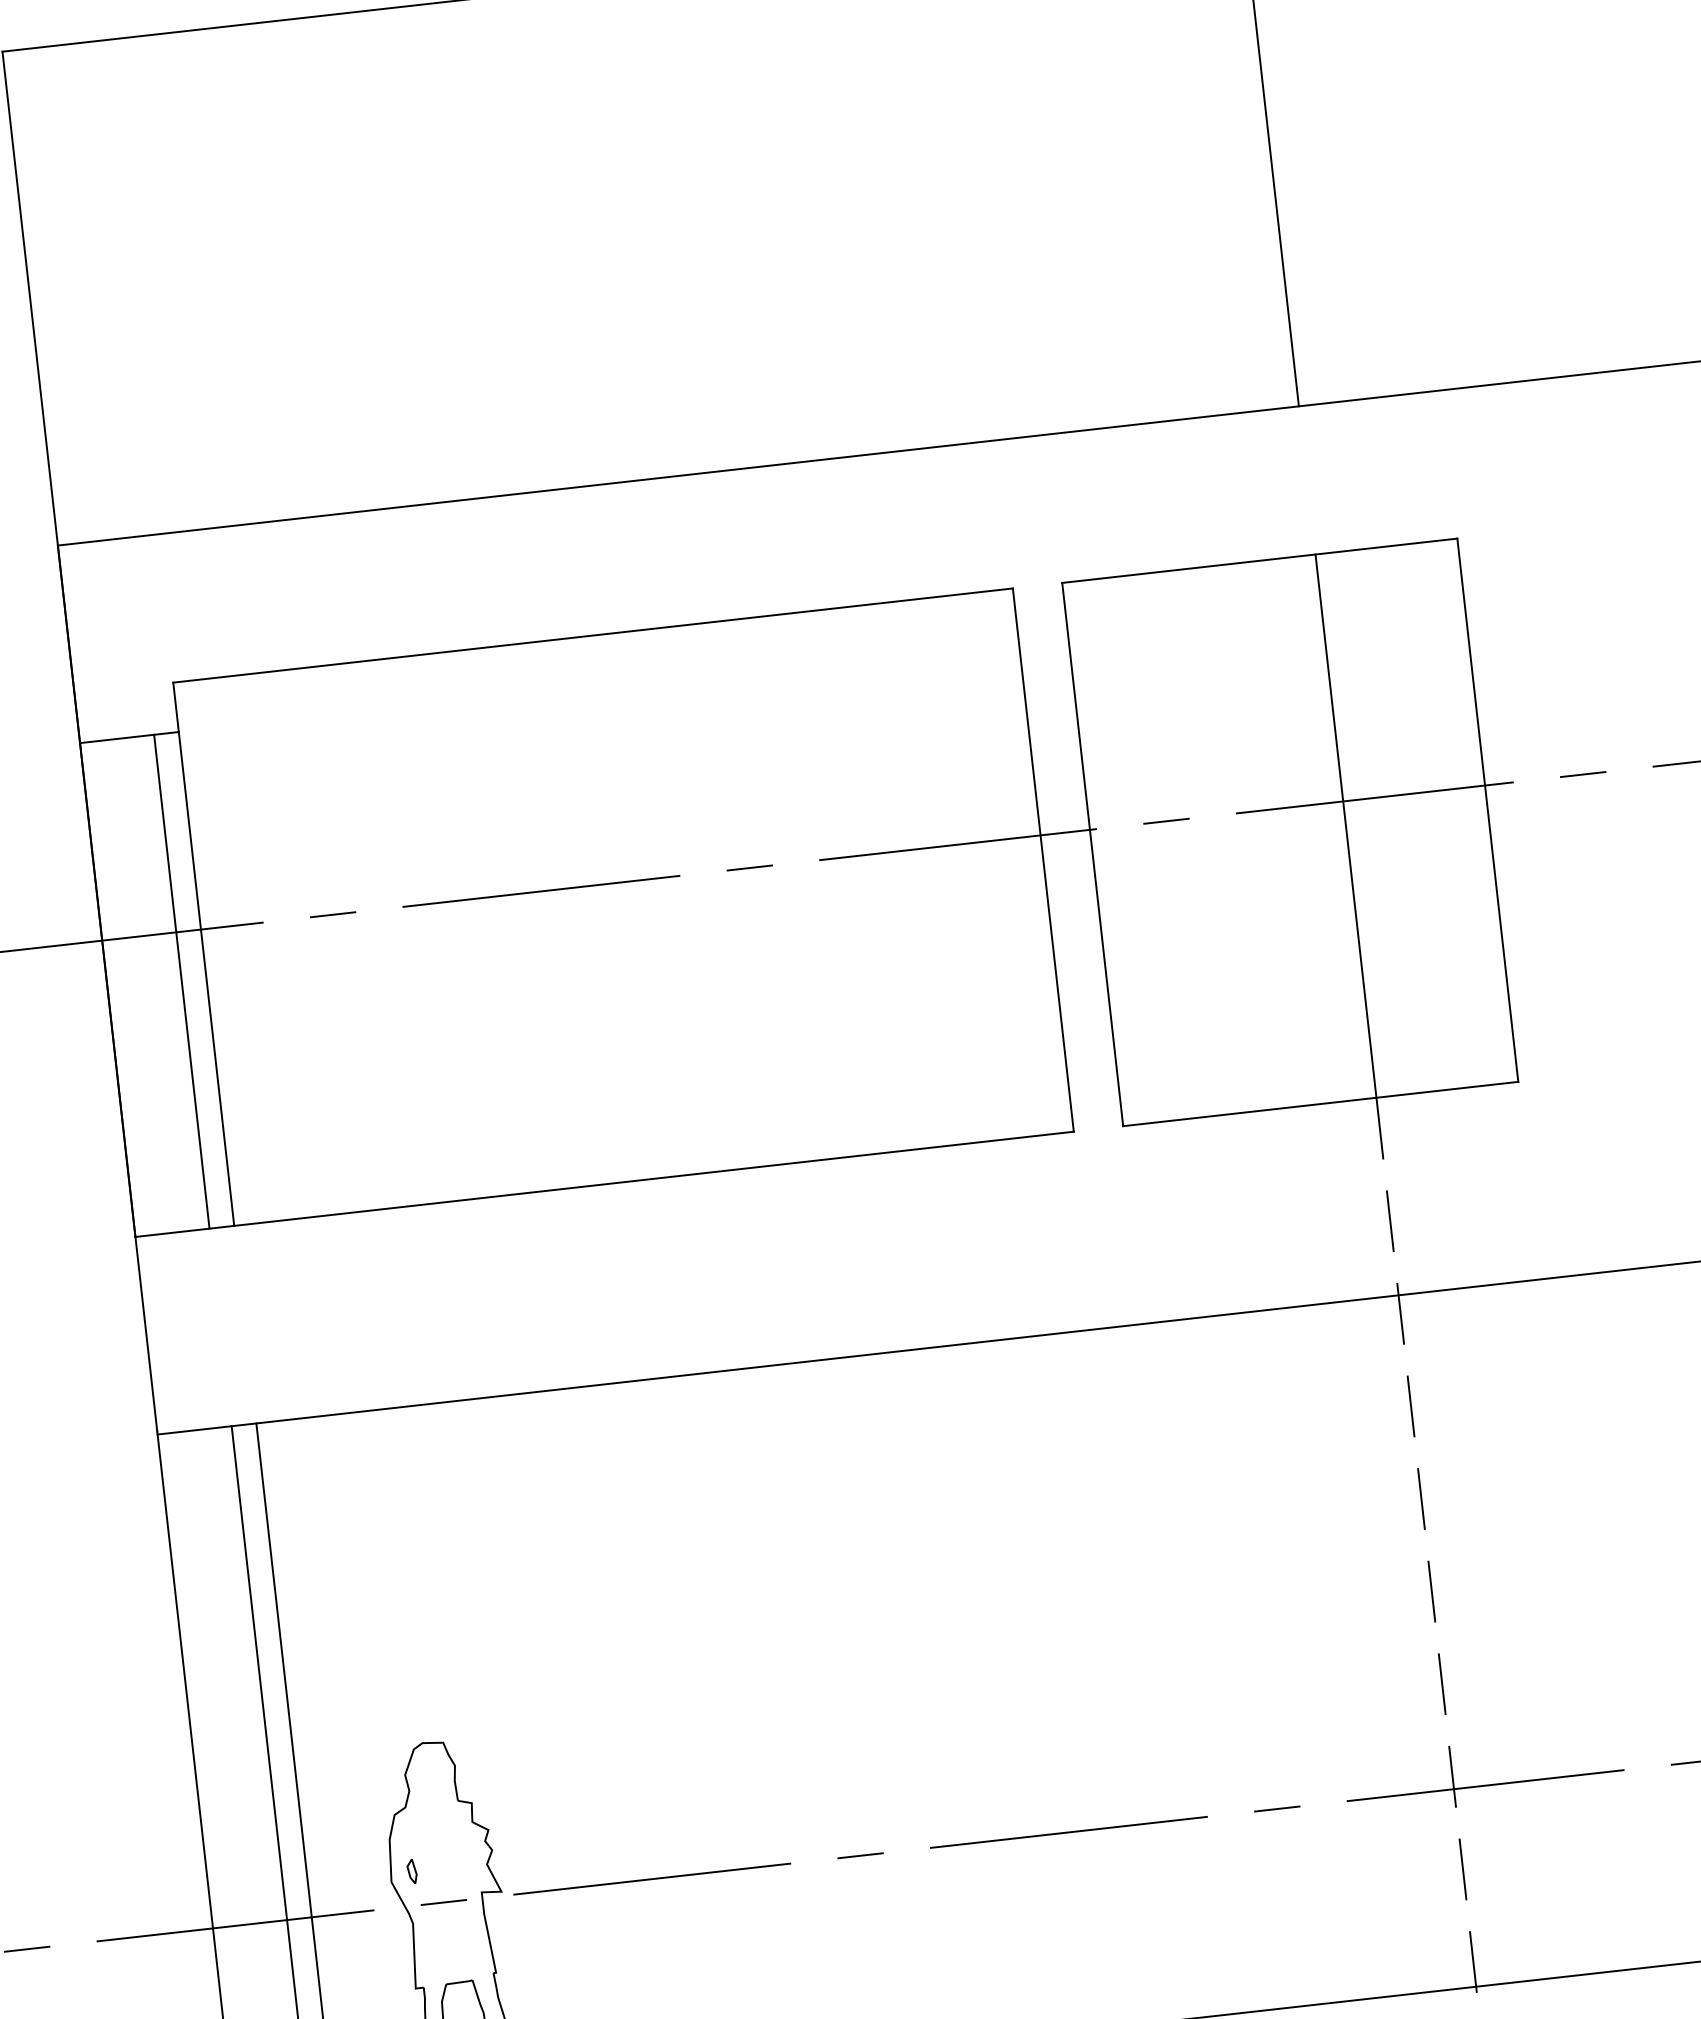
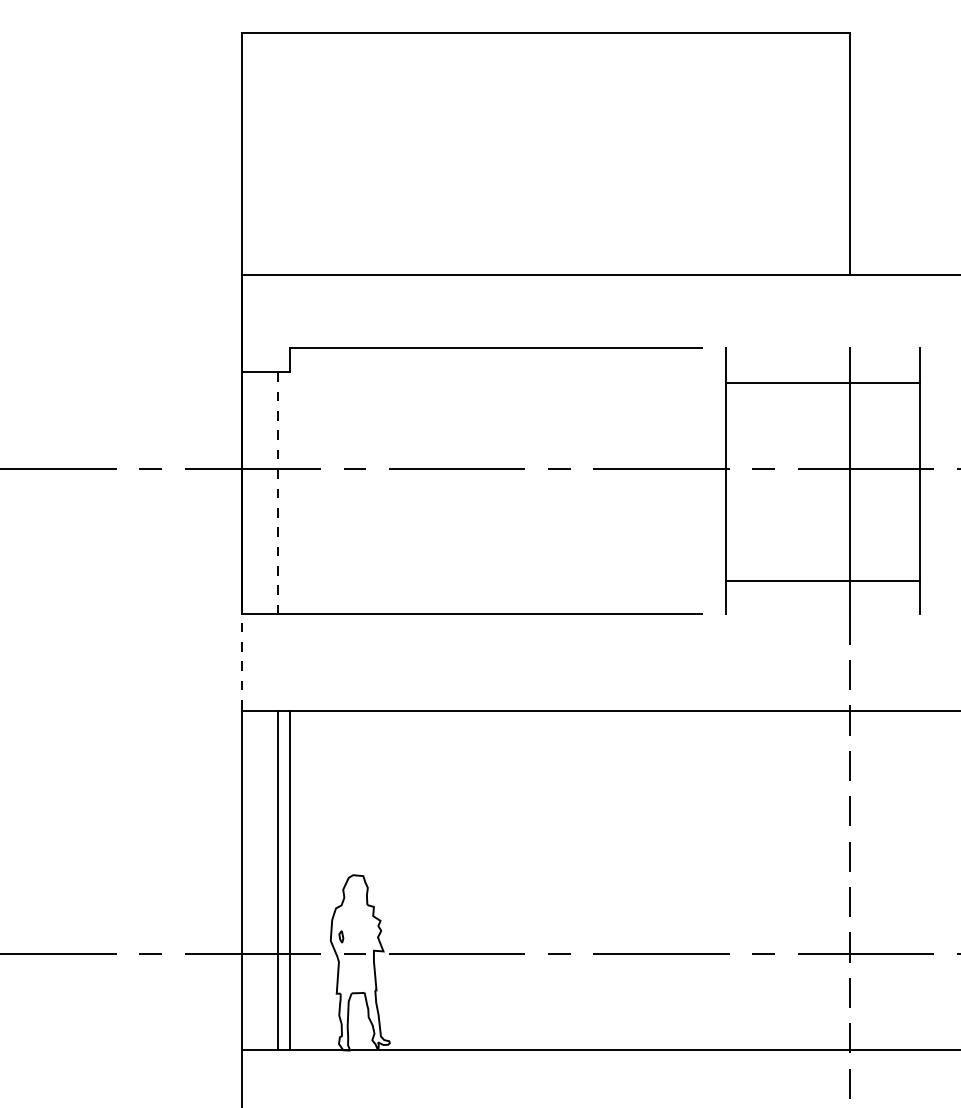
line: (1258, 561) -> (822, 383), moved
line: (1042, 860) -> (701, 481), removed
line: (182, 979) -> (278, 492), solid -> dashed
line: (207, 979) -> (290, 493), removed
line: (1319, 1104) -> (822, 581), moved
line: (145, 1334) -> (241, 662), solid -> dashed

